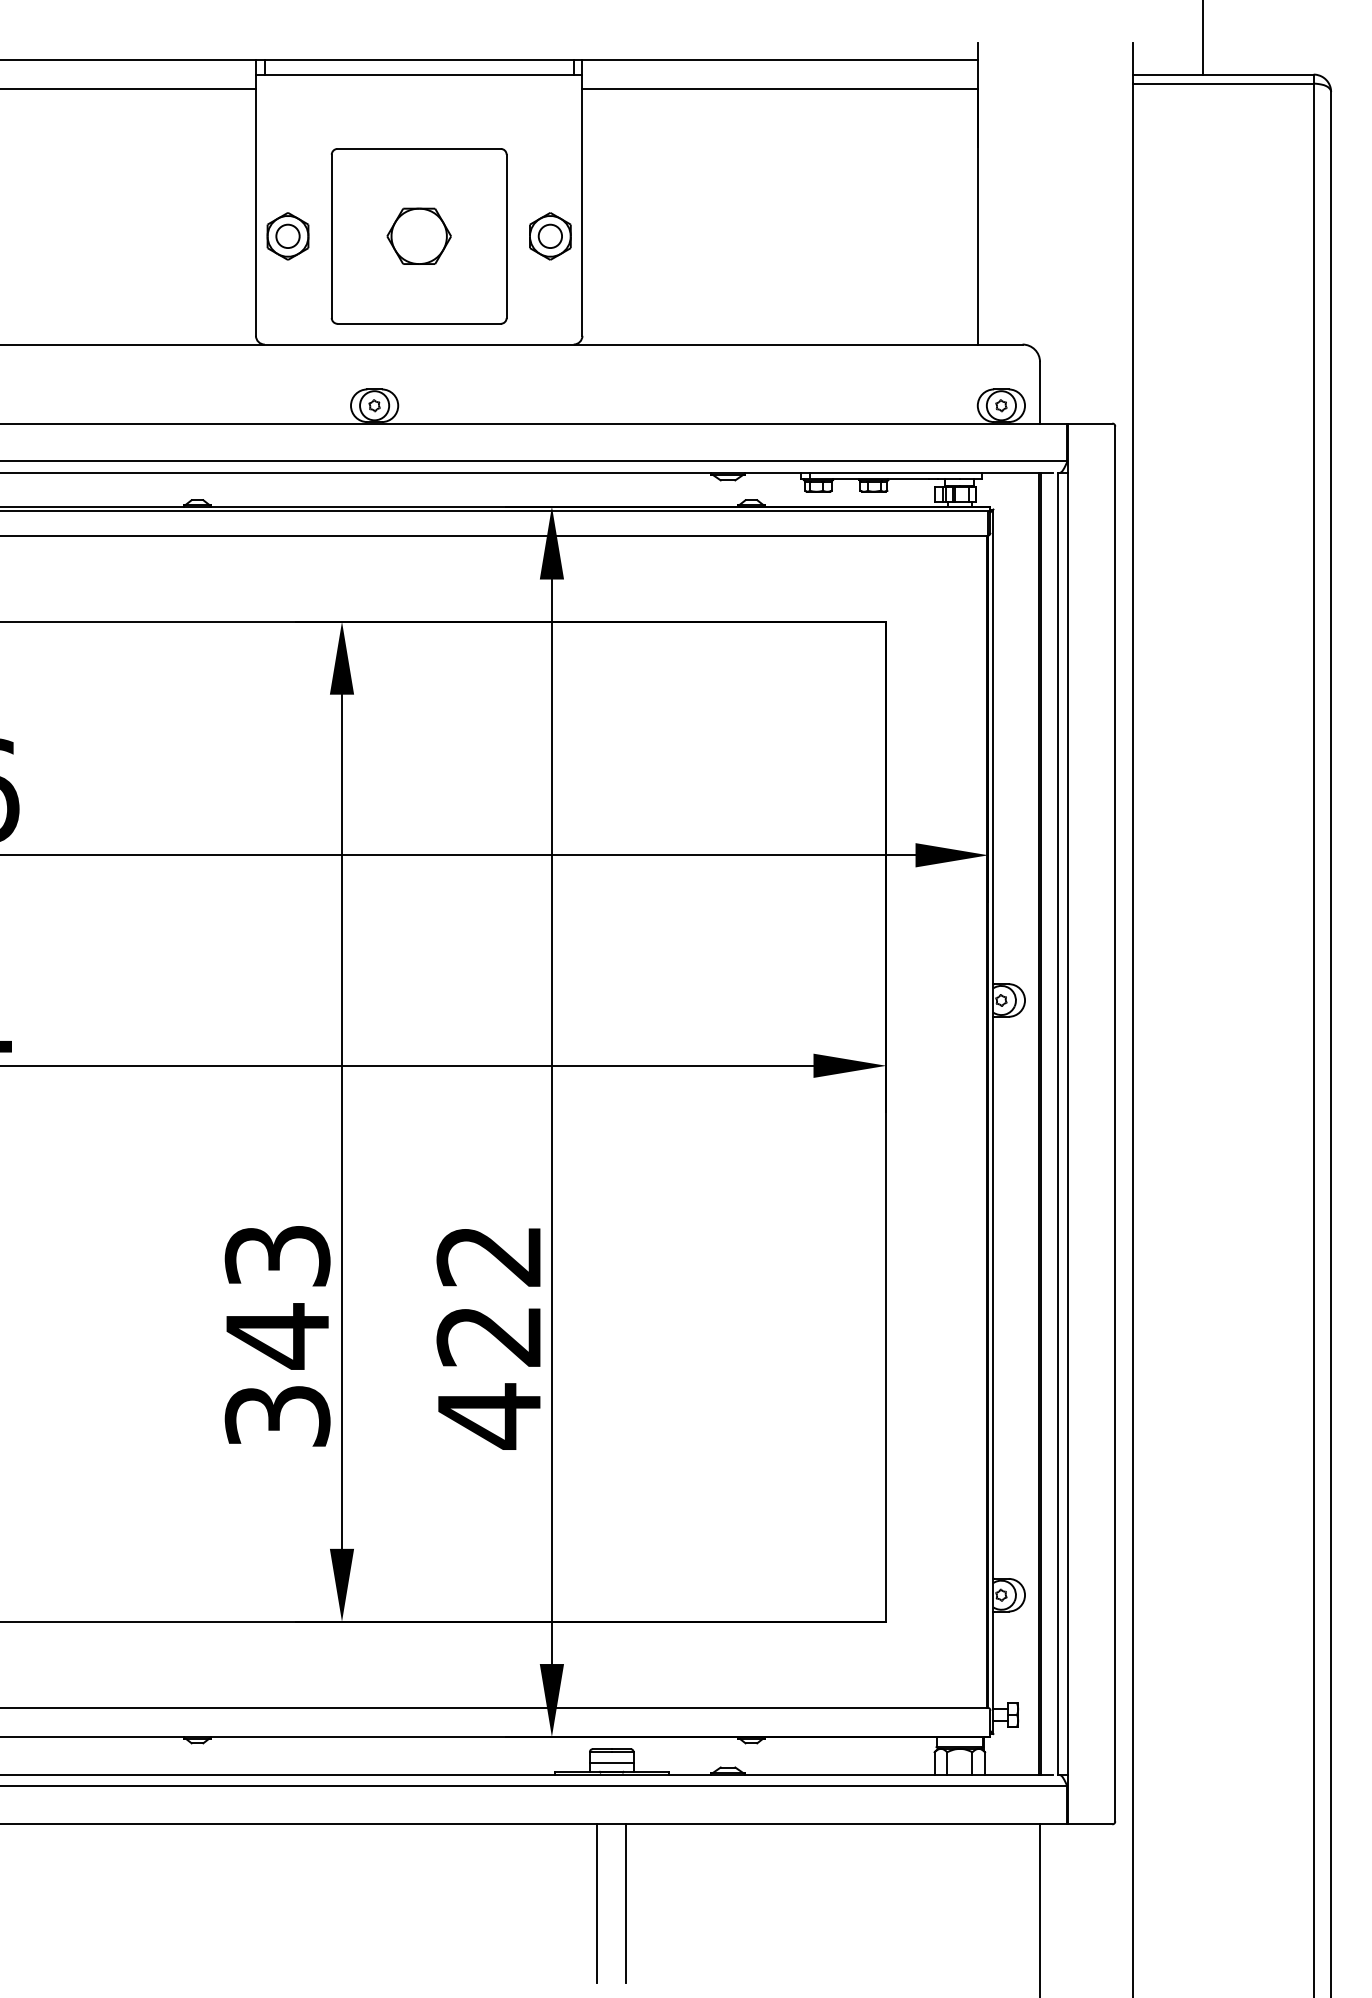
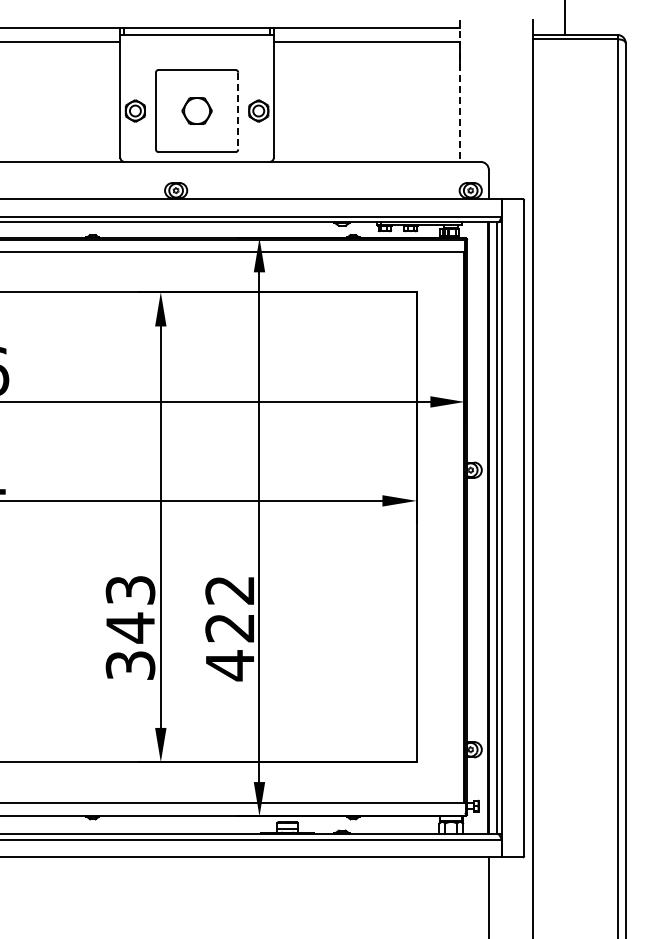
line: (977, 192) -> (459, 90), solid -> dashed
line: (507, 237) -> (238, 111), solid -> dashed
line: (596, 1903) -> (280, 894), removed
line: (626, 1903) -> (294, 894), removed

